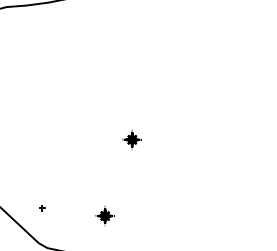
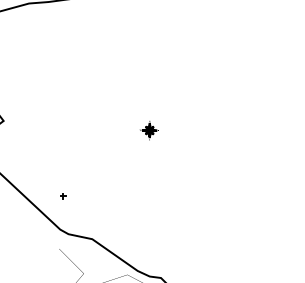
part: (103, 216) -> (122, 203), removed

